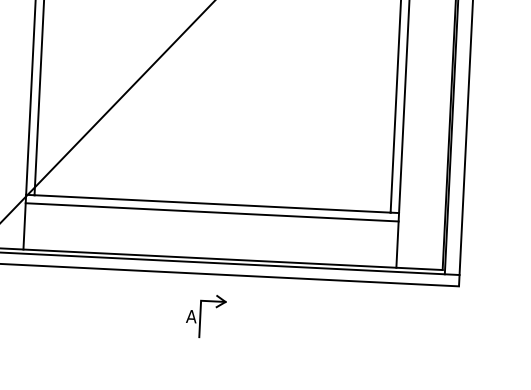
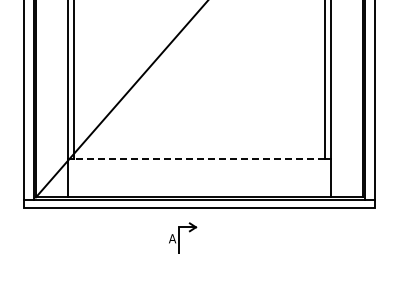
line: (212, 204) -> (199, 159), solid -> dashed
line: (212, 211) -> (199, 164), removed
part: (207, 315) -> (183, 237), moved

